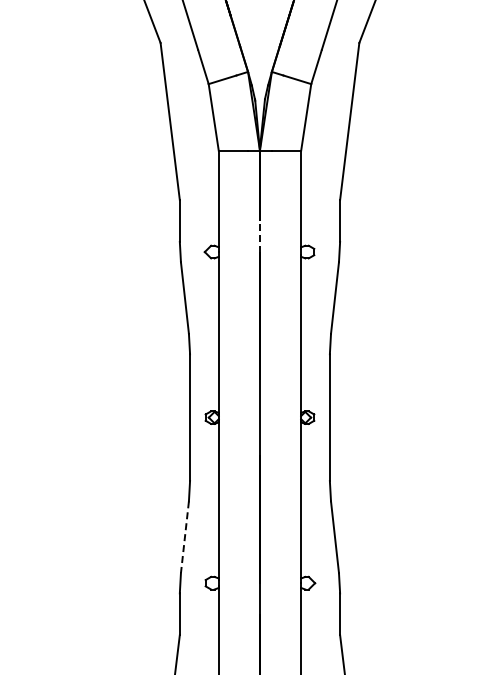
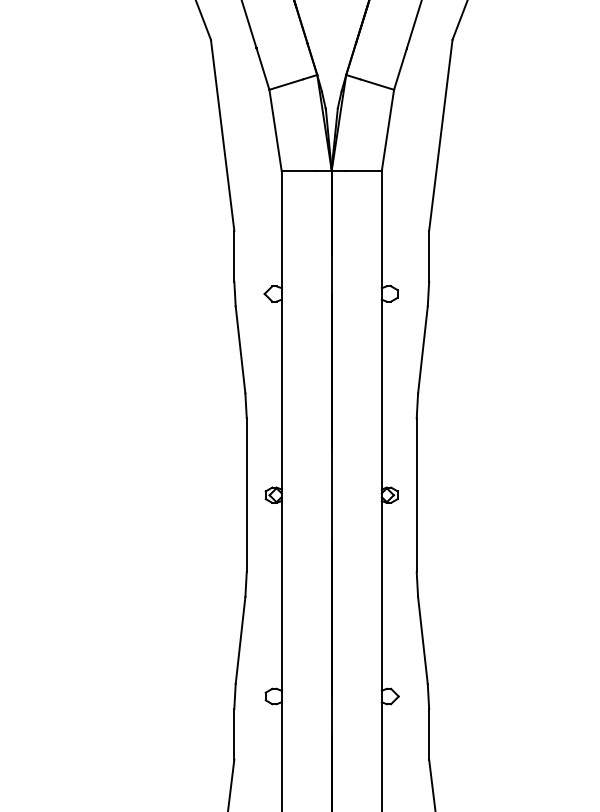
line: (259, 235) -> (331, 273), dashed -> solid
line: (184, 537) -> (239, 640), dashed -> solid

